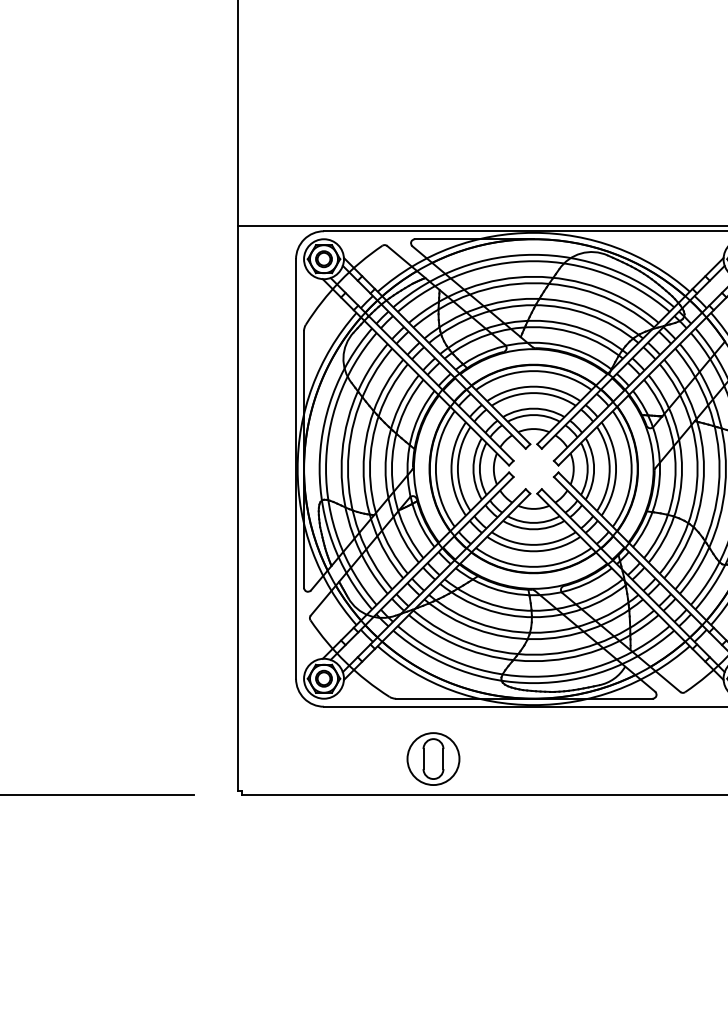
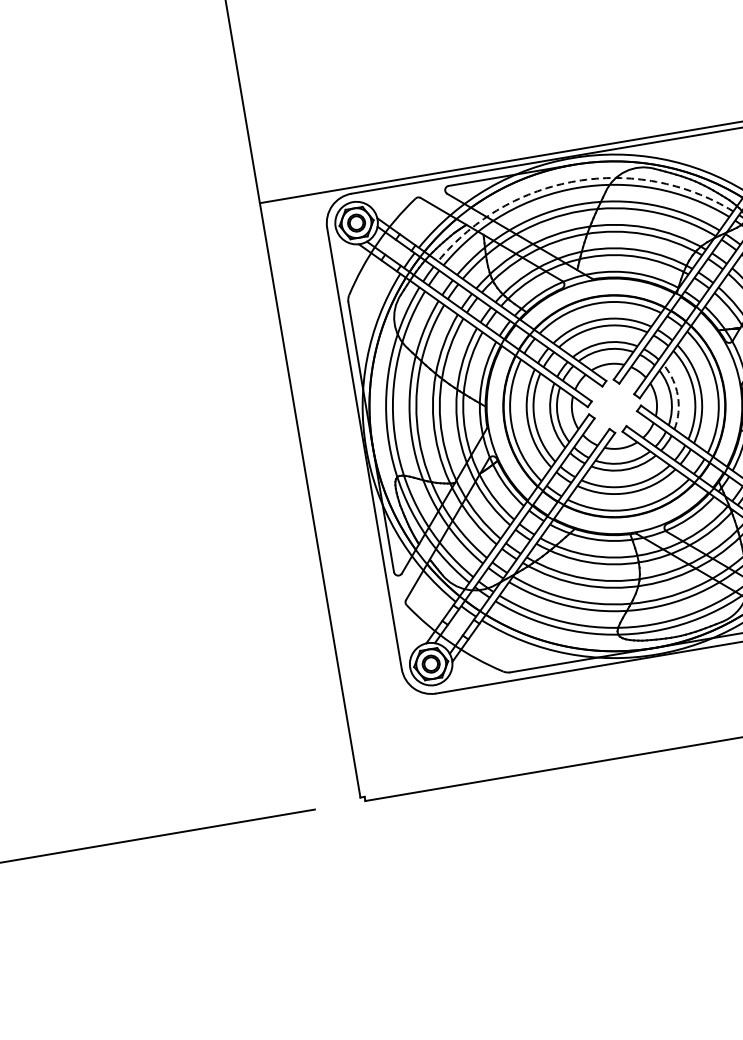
arc: (533, 254) -> (575, 180), solid -> dashed
arc: (594, 468) -> (678, 395), solid -> dashed
part: (433, 758) -> (560, 728), removed

